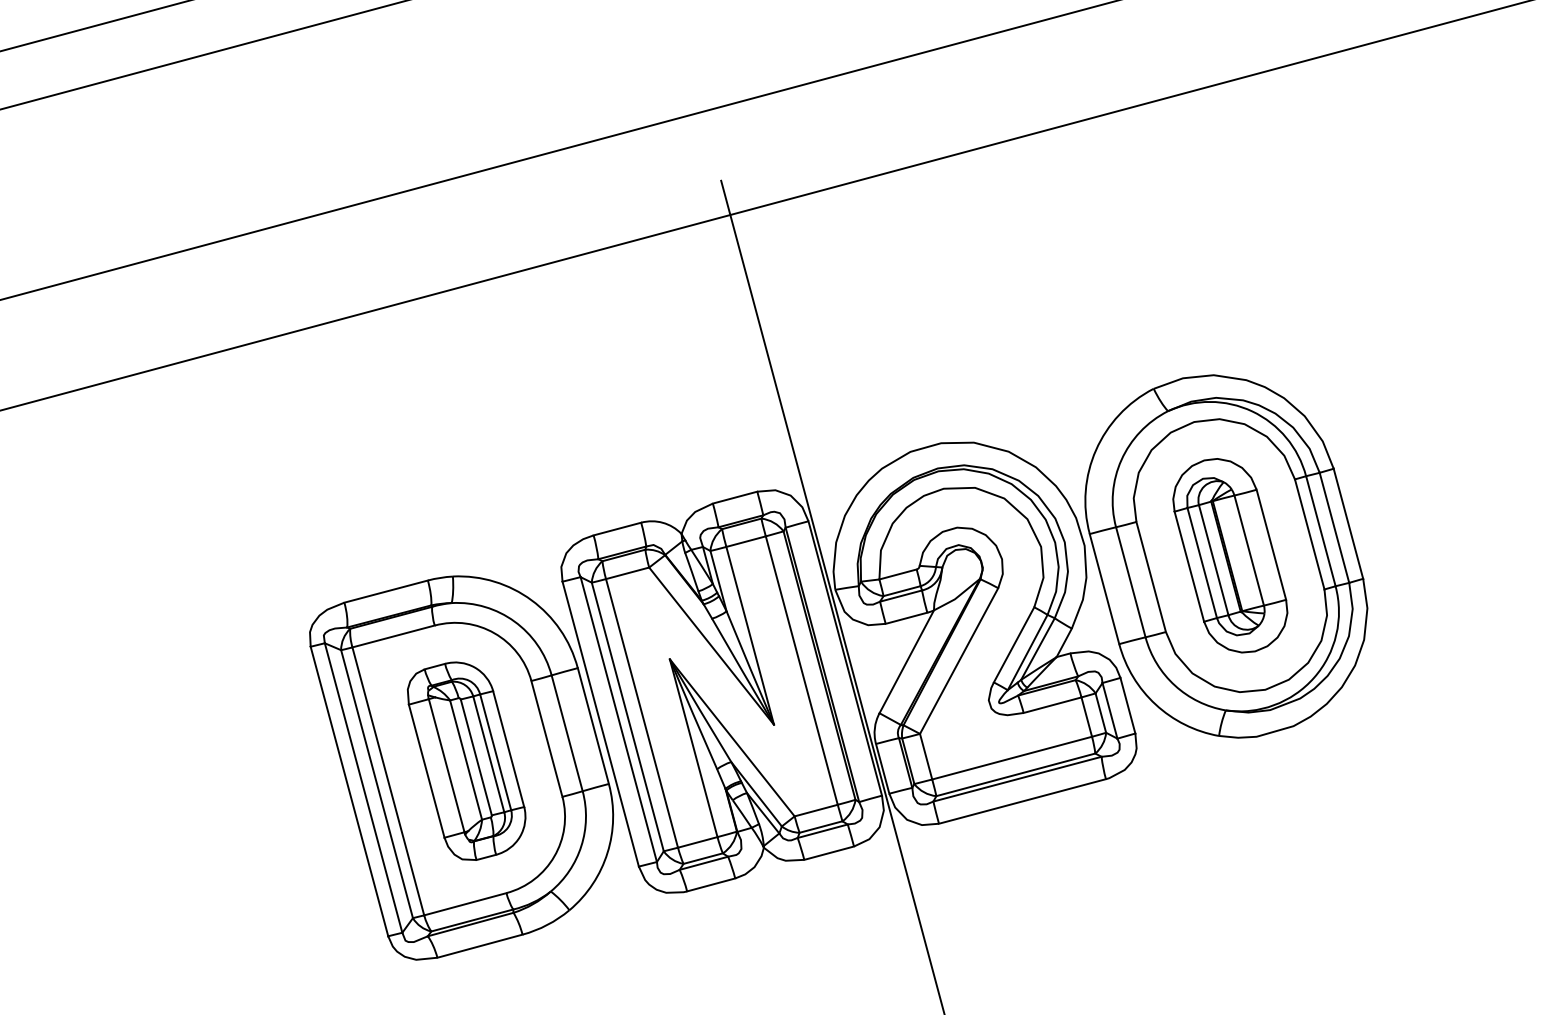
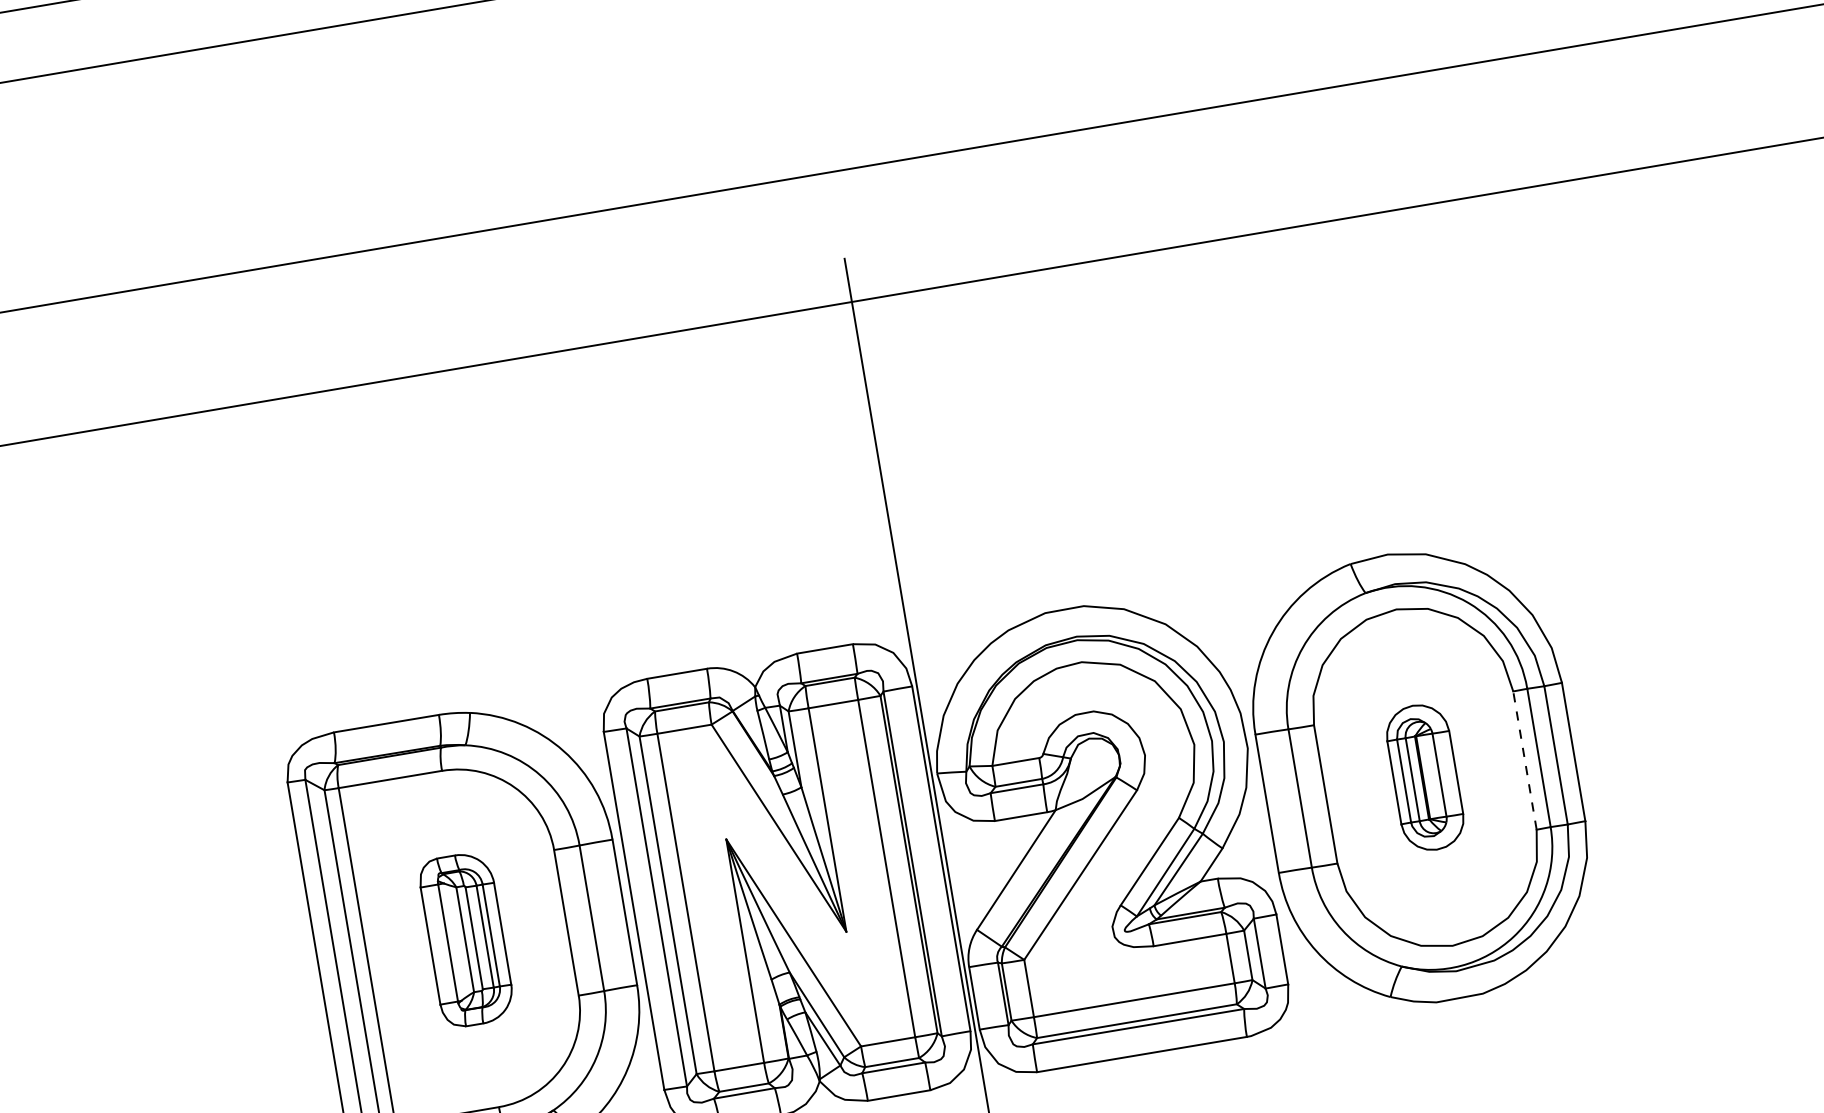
line: (1309, 534) -> (1524, 760), solid -> dashed
part: (1230, 555) -> (1425, 777), size x0.6
part: (466, 760) -> (465, 939), size x0.7

